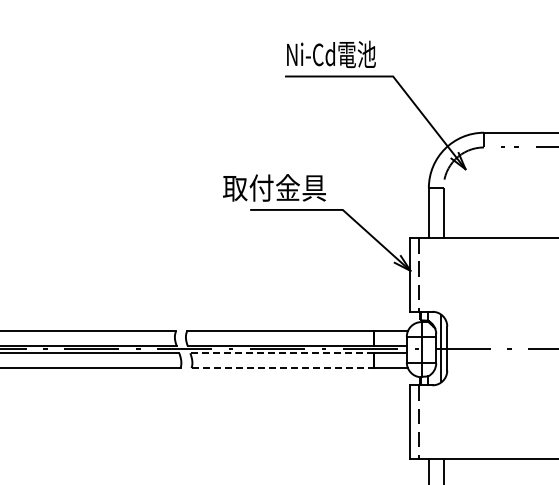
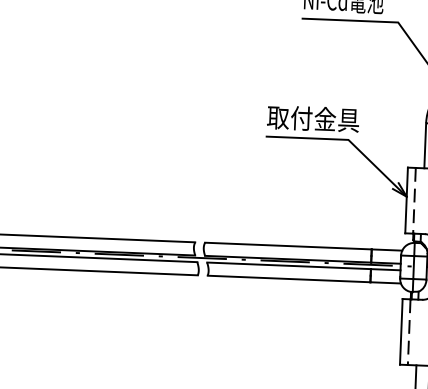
text: (274, 187) -> (313, 118), moved
line: (282, 353) -> (289, 265), dashed -> solid
line: (283, 368) -> (289, 279), dashed -> solid

